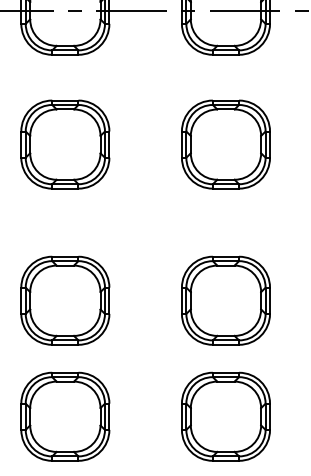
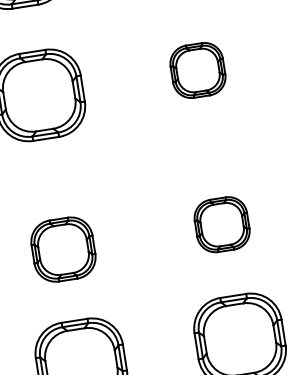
part: (225, 144) -> (197, 70), size x0.6
part: (65, 300) -> (63, 249), size x0.7
part: (225, 300) -> (221, 224), size x0.6

